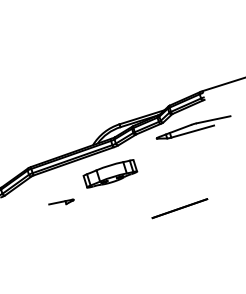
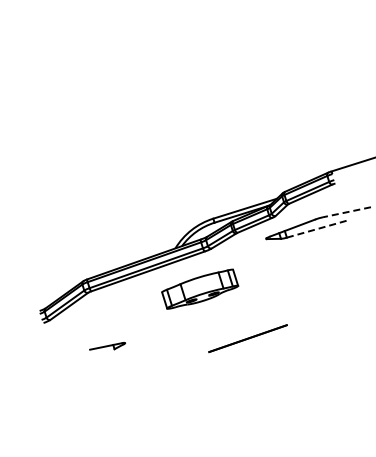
line: (213, 119) -> (347, 212), solid -> dashed
line: (192, 131) -> (317, 229), solid -> dashed
part: (61, 202) -> (107, 346), moved
line: (179, 208) -> (247, 338), moved

